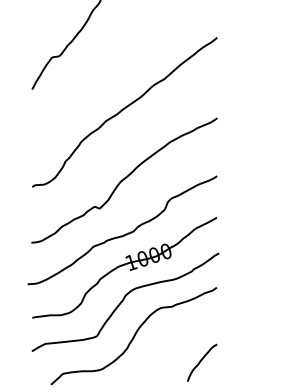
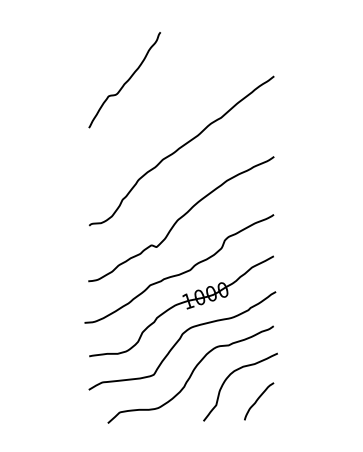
curve: (176, 334) -> (233, 373), added

